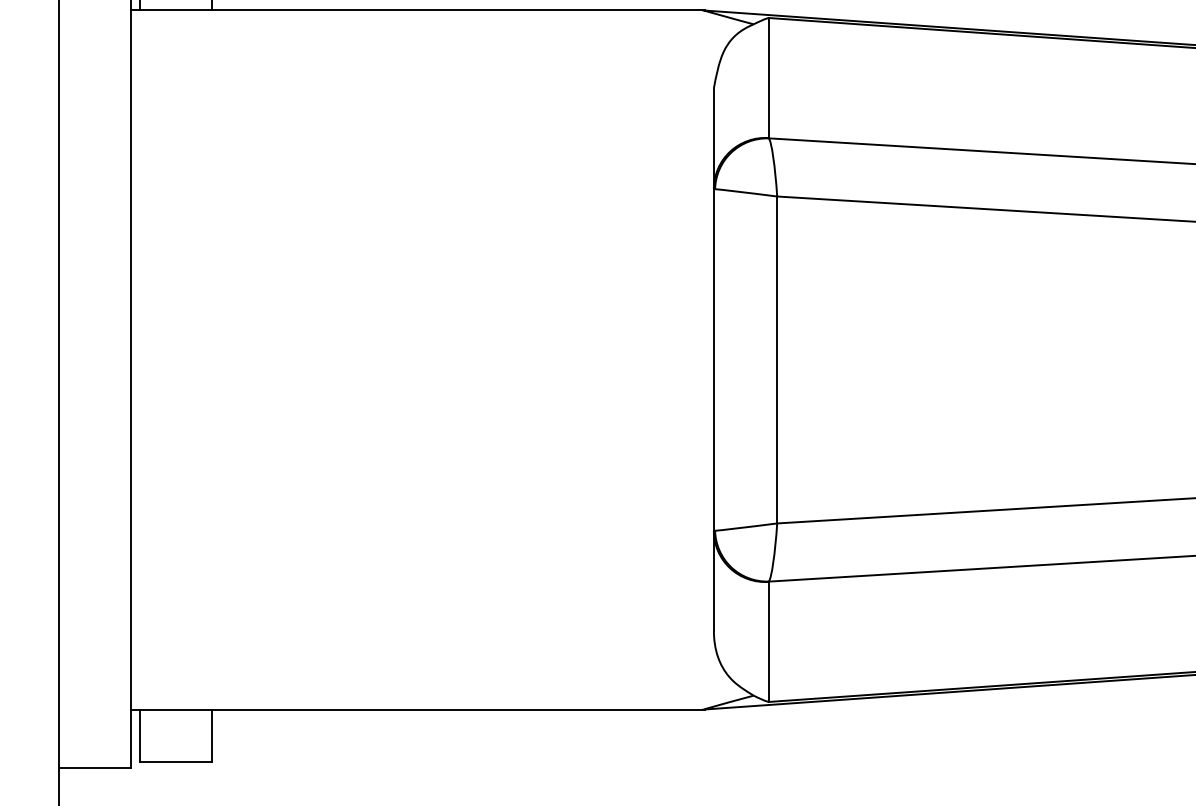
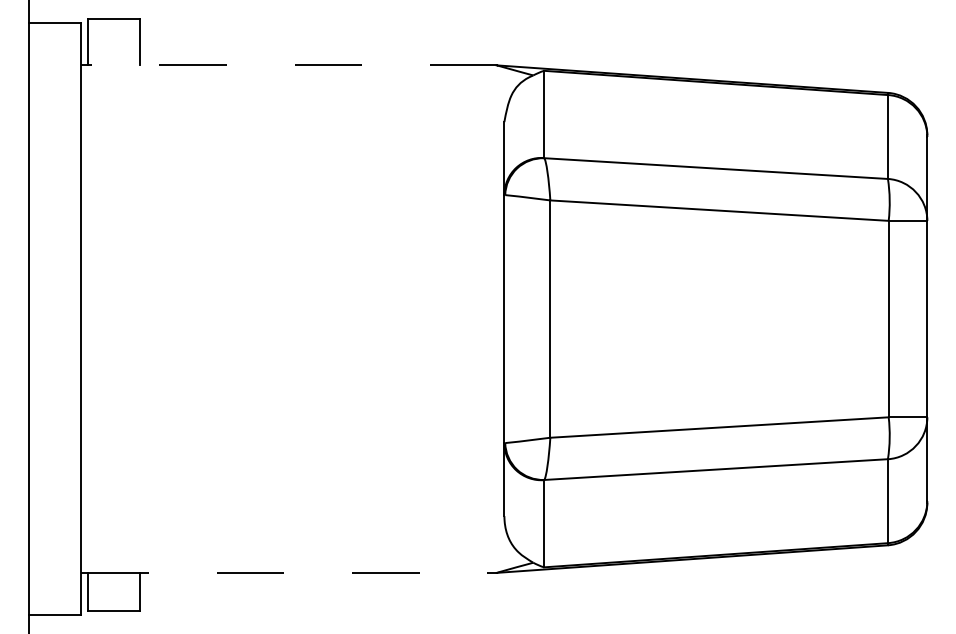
line: (417, 10) -> (289, 65), solid -> dashed
line: (419, 709) -> (290, 572), solid -> dashed

